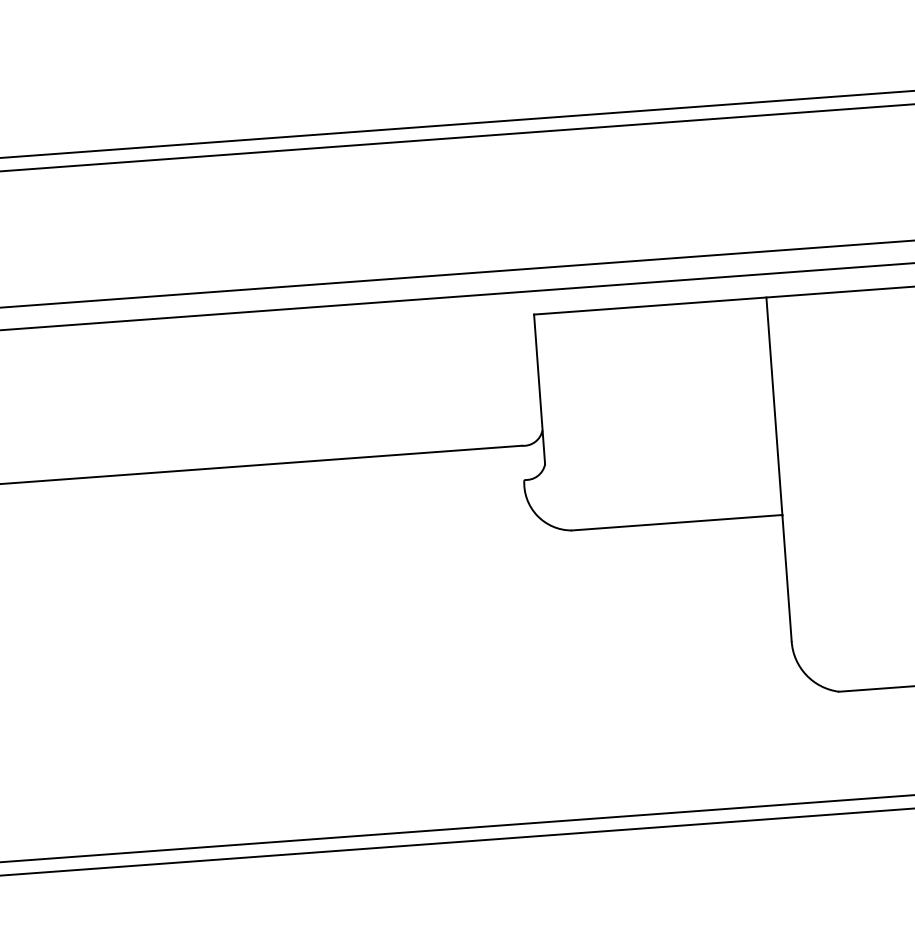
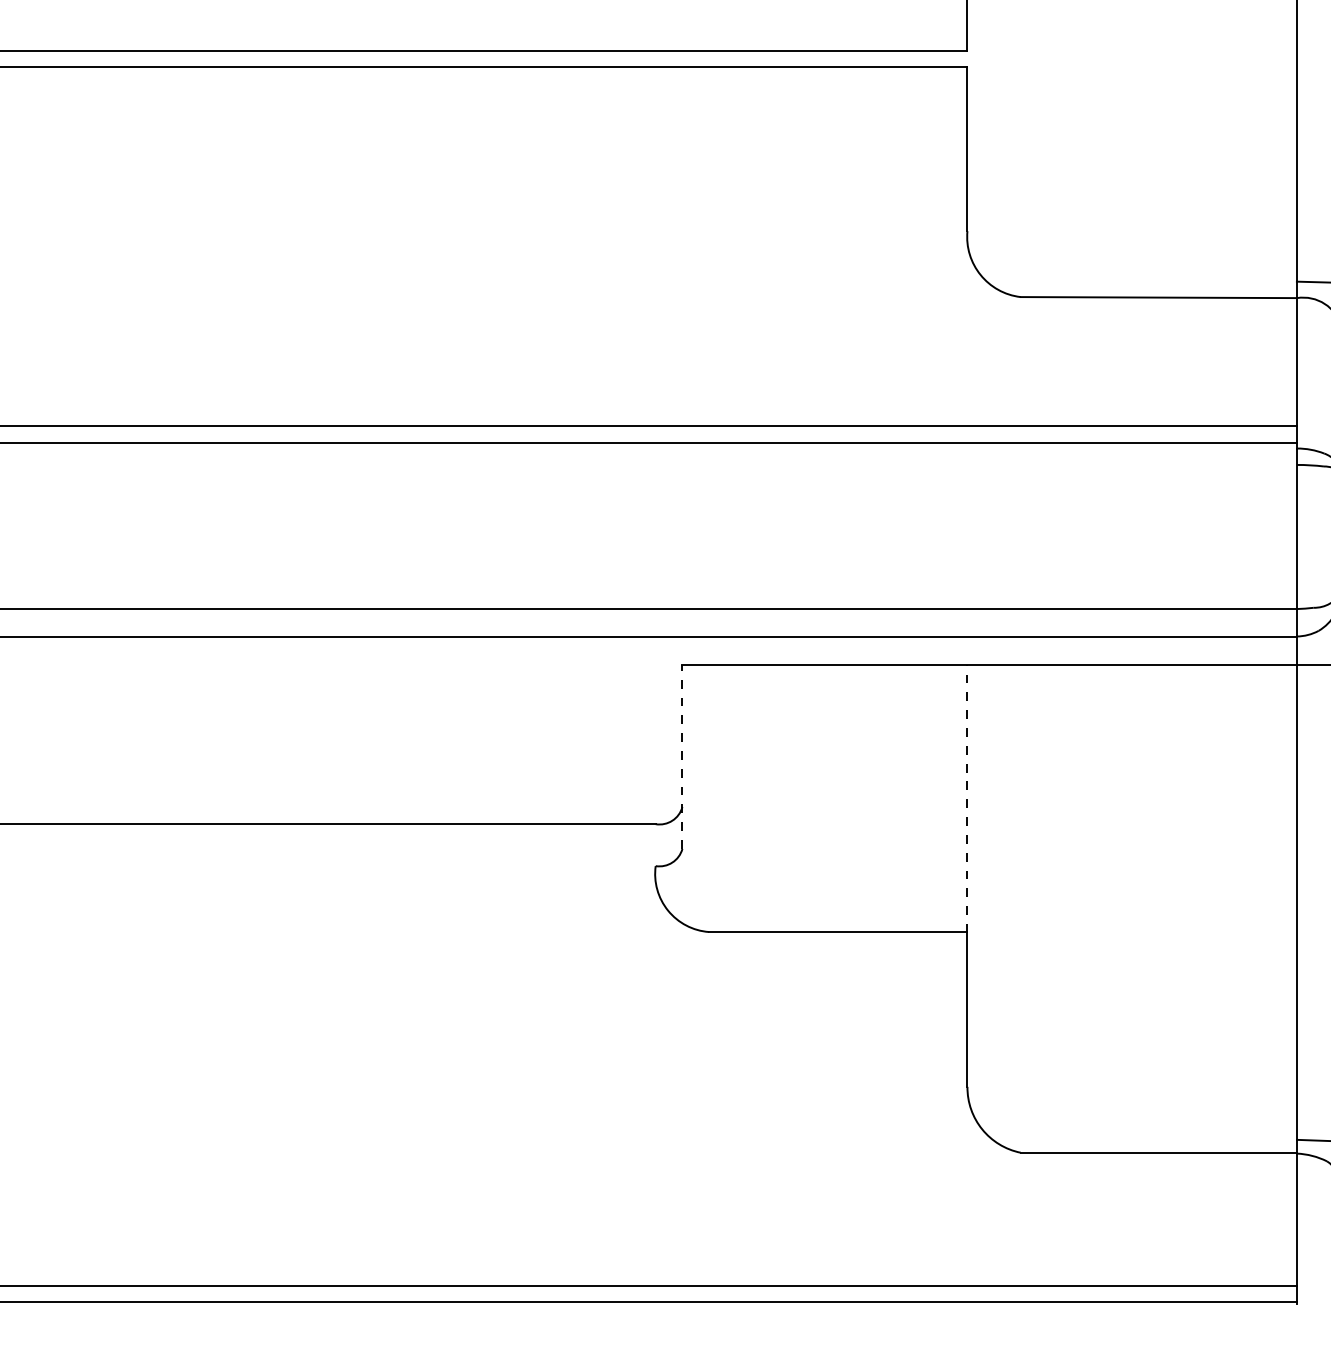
line: (539, 389) -> (682, 757), solid -> dashed
line: (774, 406) -> (967, 799), solid -> dashed

